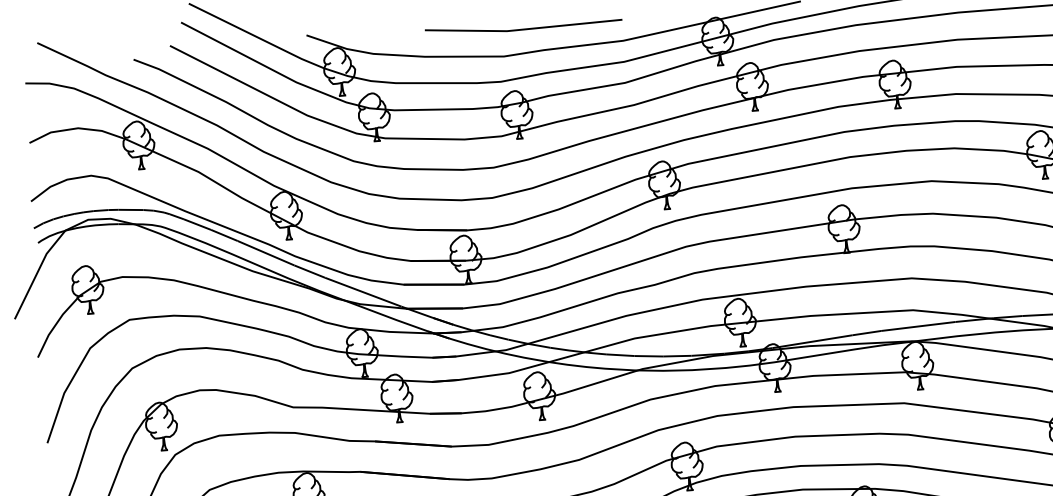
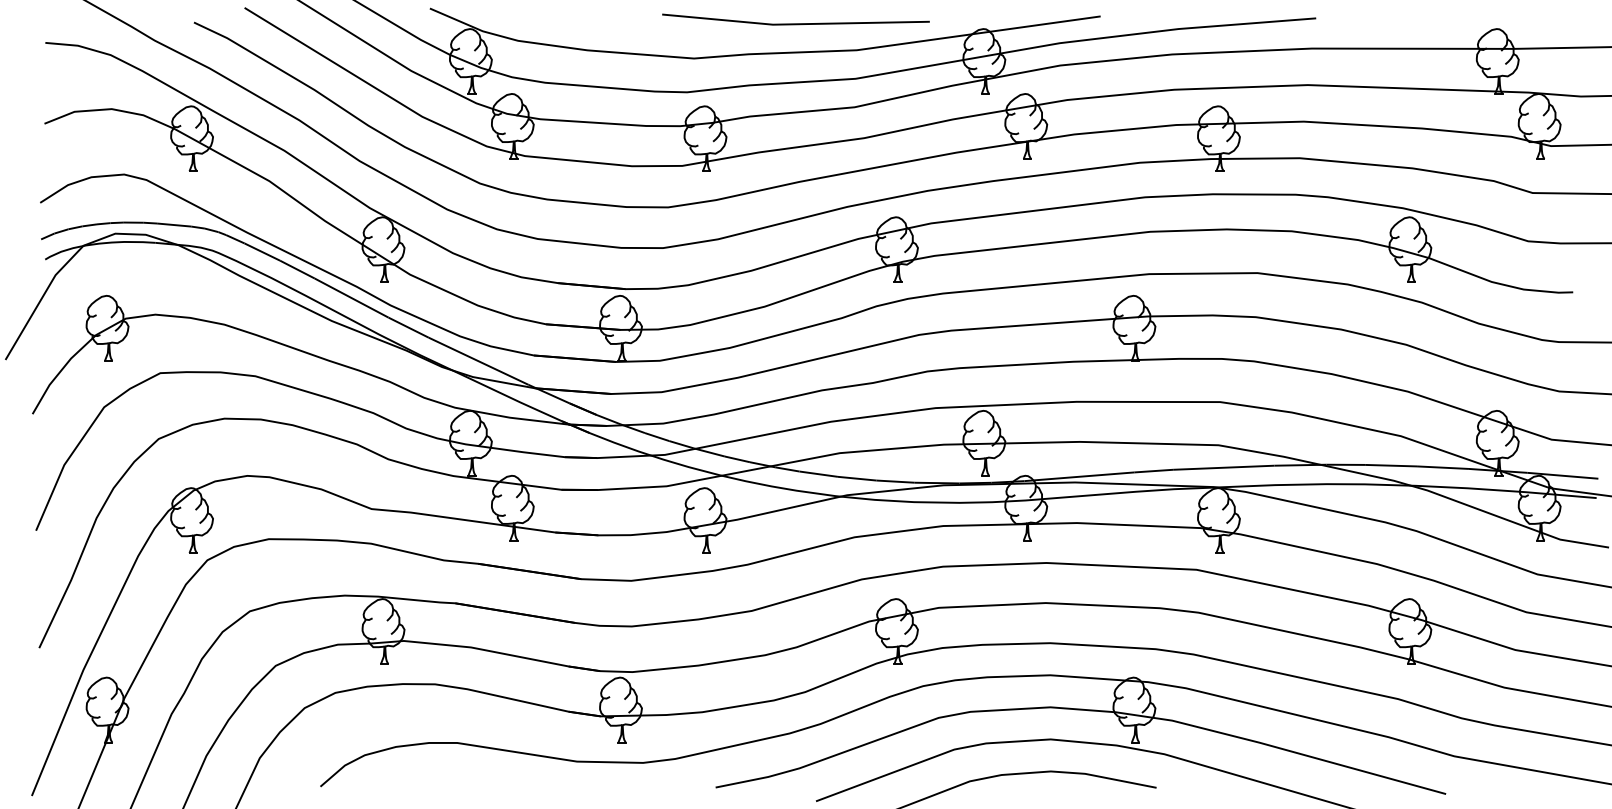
line: (523, 28) -> (795, 23), moved

